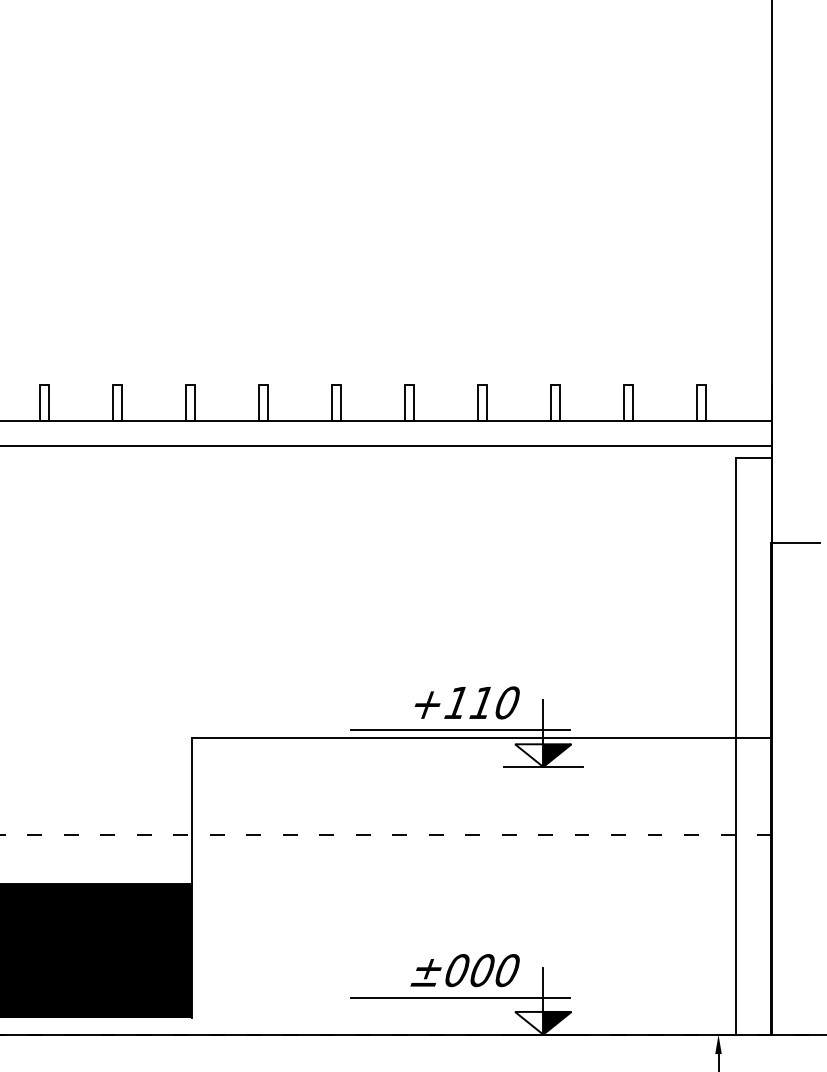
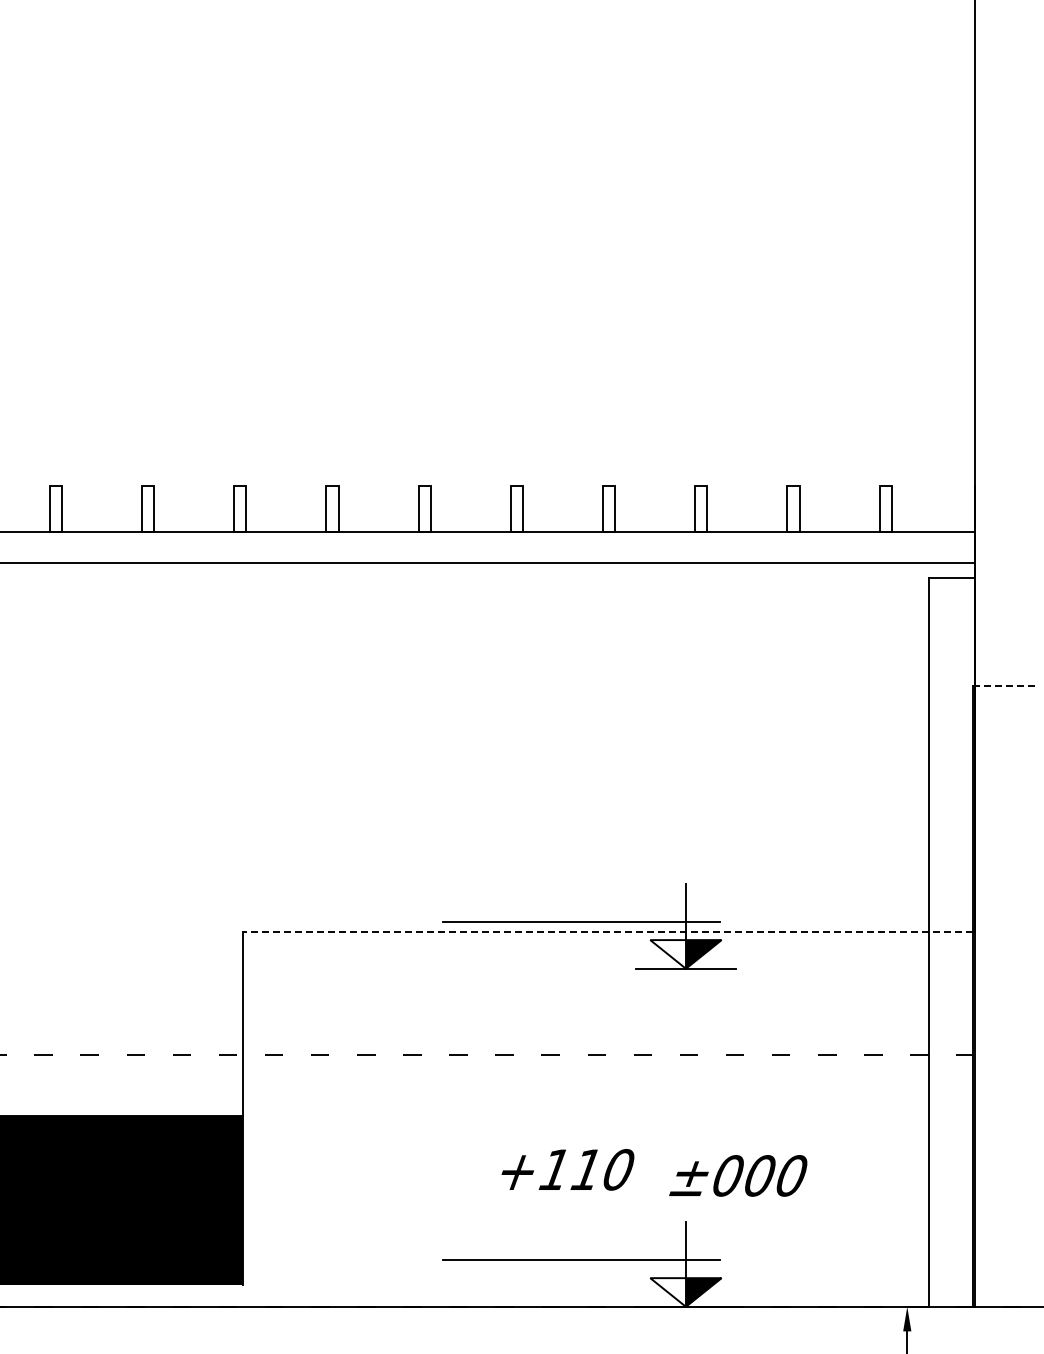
line: (795, 543) -> (1004, 686), solid -> dashed
text: (466, 702) -> (567, 1169), moved
line: (481, 737) -> (607, 931), solid -> dashed
text: (465, 970) -> (738, 1175), moved

